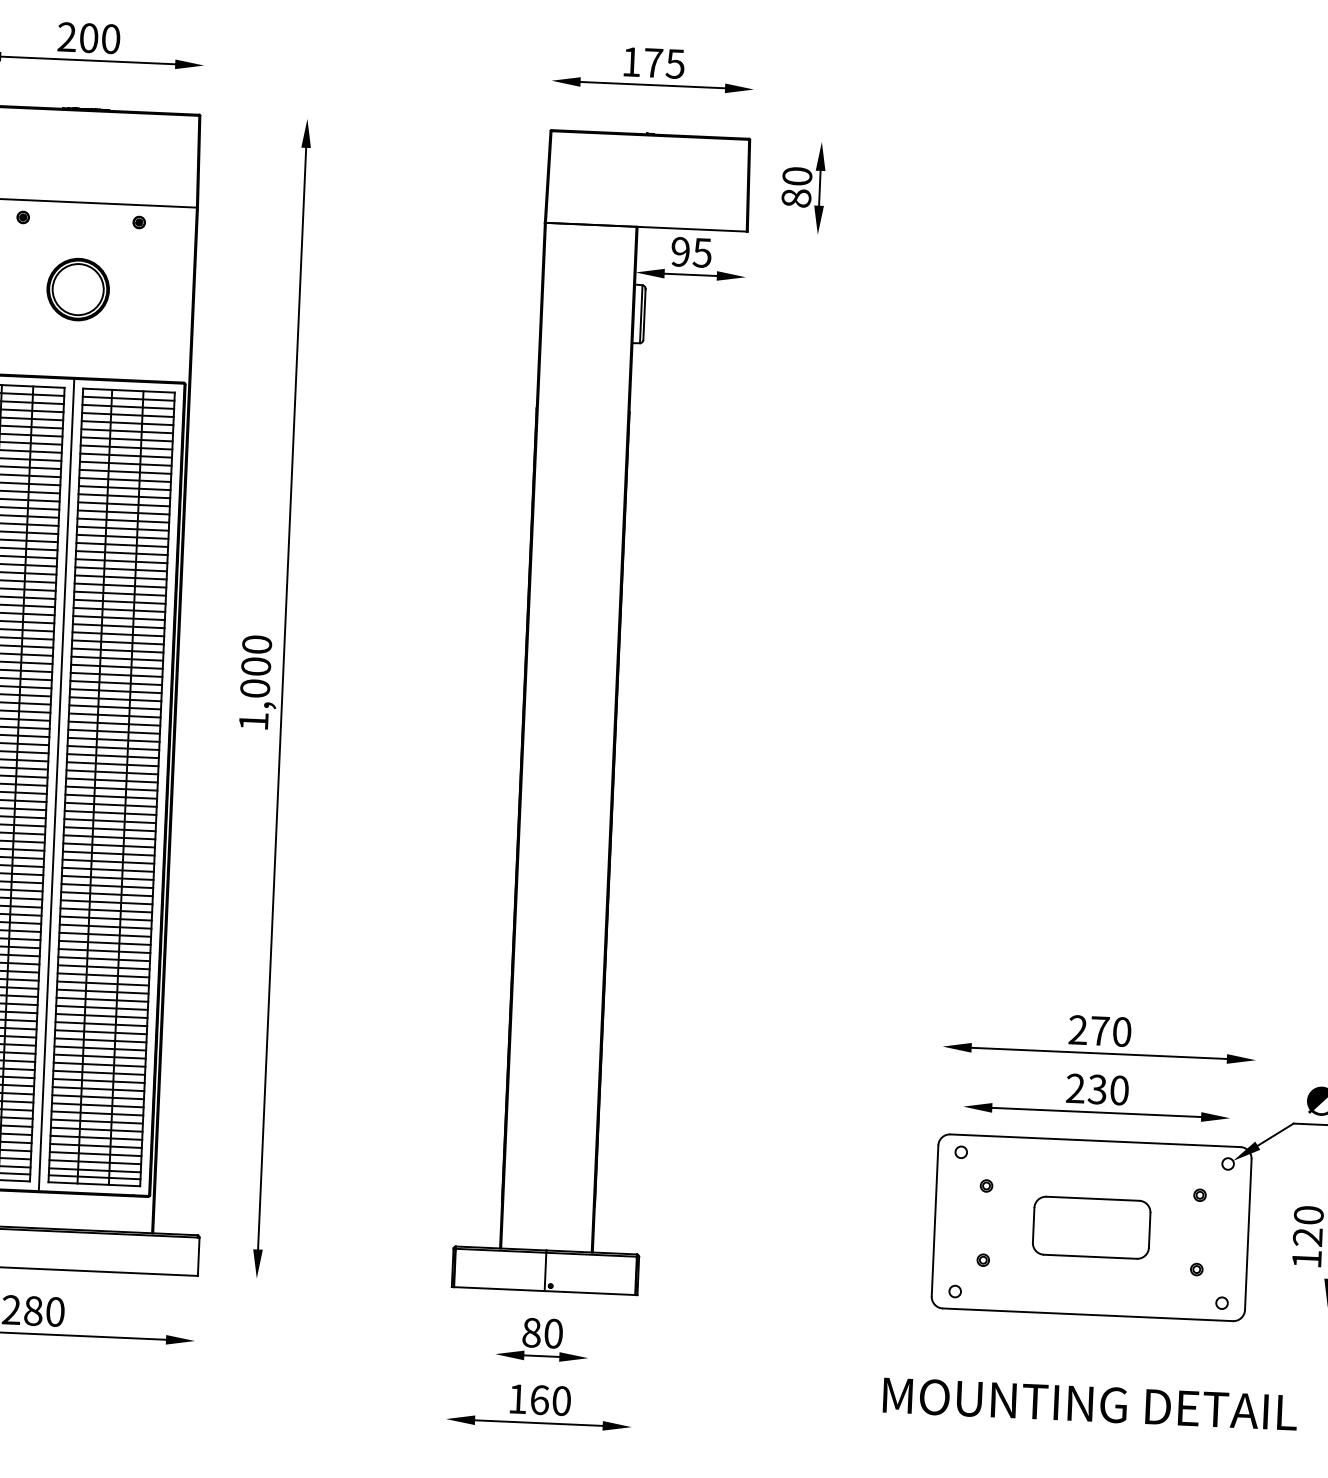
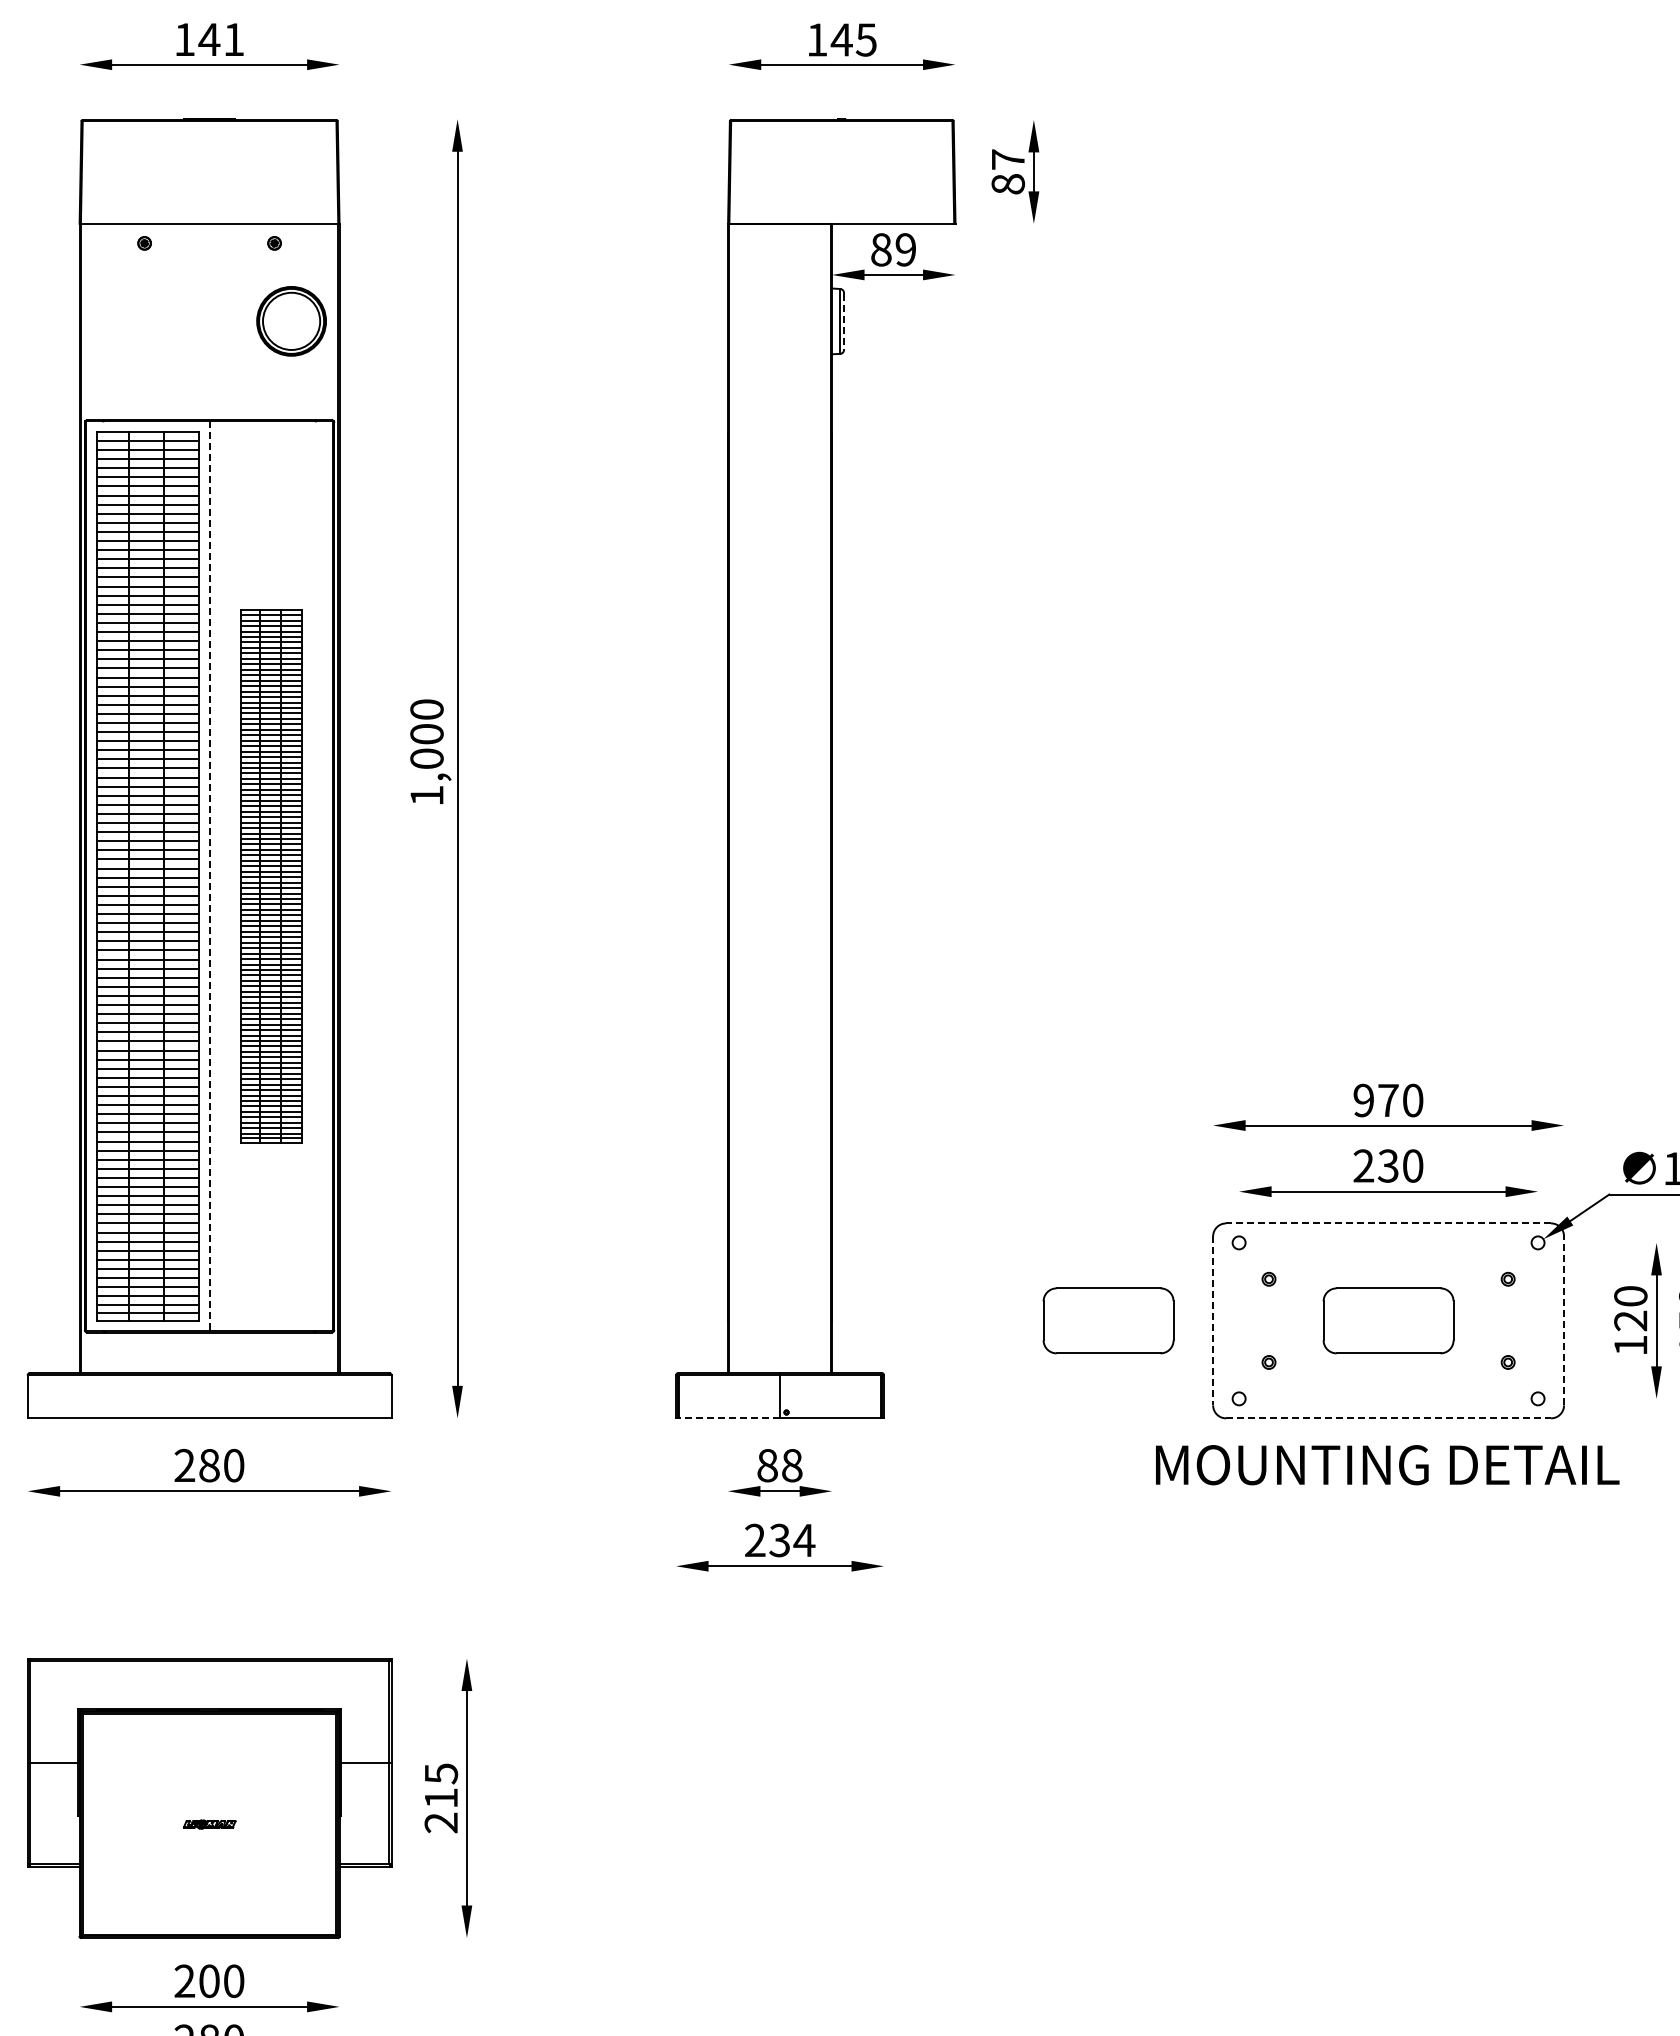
text: (89, 37) -> (209, 39), 200 -> 141
text: (653, 62) -> (841, 39), 175 -> 145
text: (797, 176) -> (1008, 159), 80 -> 87
text: (691, 252) -> (893, 249), 95 -> 89
part: (78, 289) -> (291, 321), moved
line: (644, 315) -> (844, 322), solid -> dashed
line: (56, 785) -> (209, 876), solid -> dashed
part: (111, 787) -> (271, 876), size x0.6
text: (1077, 1030) -> (1363, 1100), 270 -> 970
line: (1095, 1140) -> (1388, 1223), solid -> dashed
part: (841, 1216) -> (1108, 1320), added
line: (935, 1221) -> (1213, 1321), solid -> dashed
line: (1248, 1234) -> (1564, 1320), solid -> dashed
line: (499, 1289) -> (729, 1418), solid -> dashed
line: (1088, 1314) -> (1389, 1418), solid -> dashed
text: (553, 1333) -> (792, 1465), 80 -> 88
text: (540, 1400) -> (780, 1540), 160 -> 234
text: (1090, 1404) -> (1387, 1465), moved

